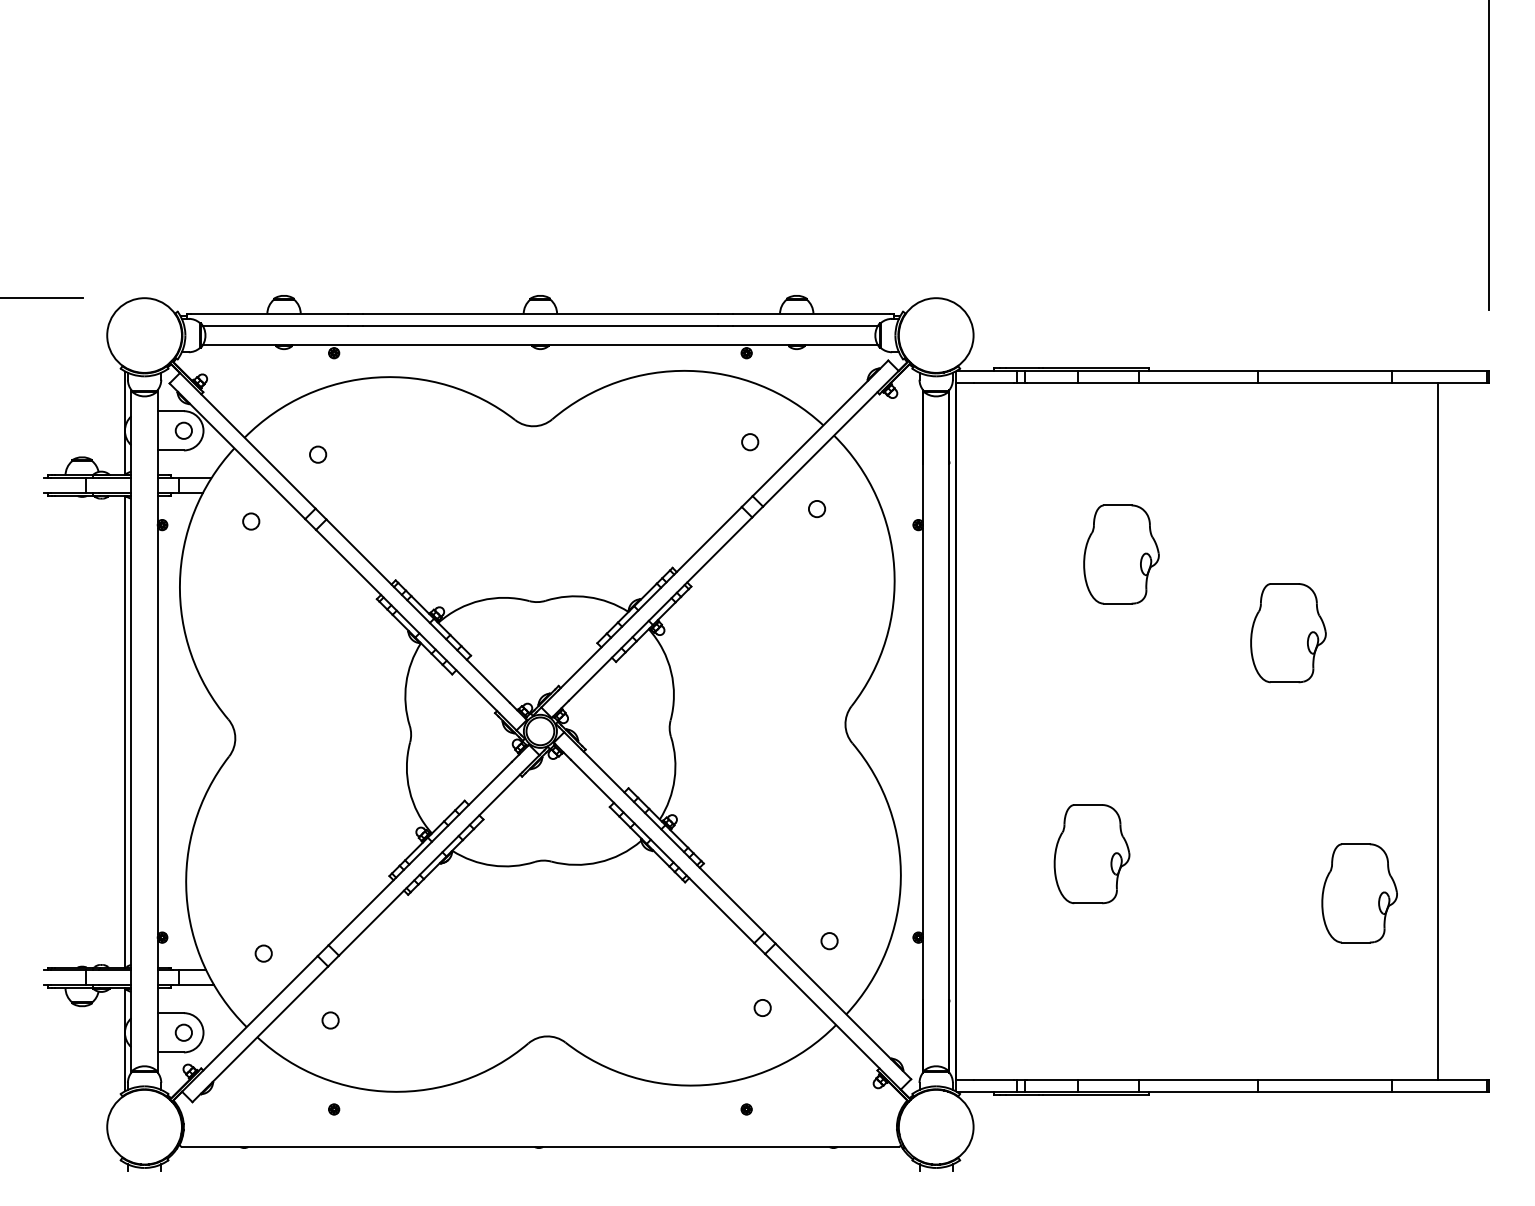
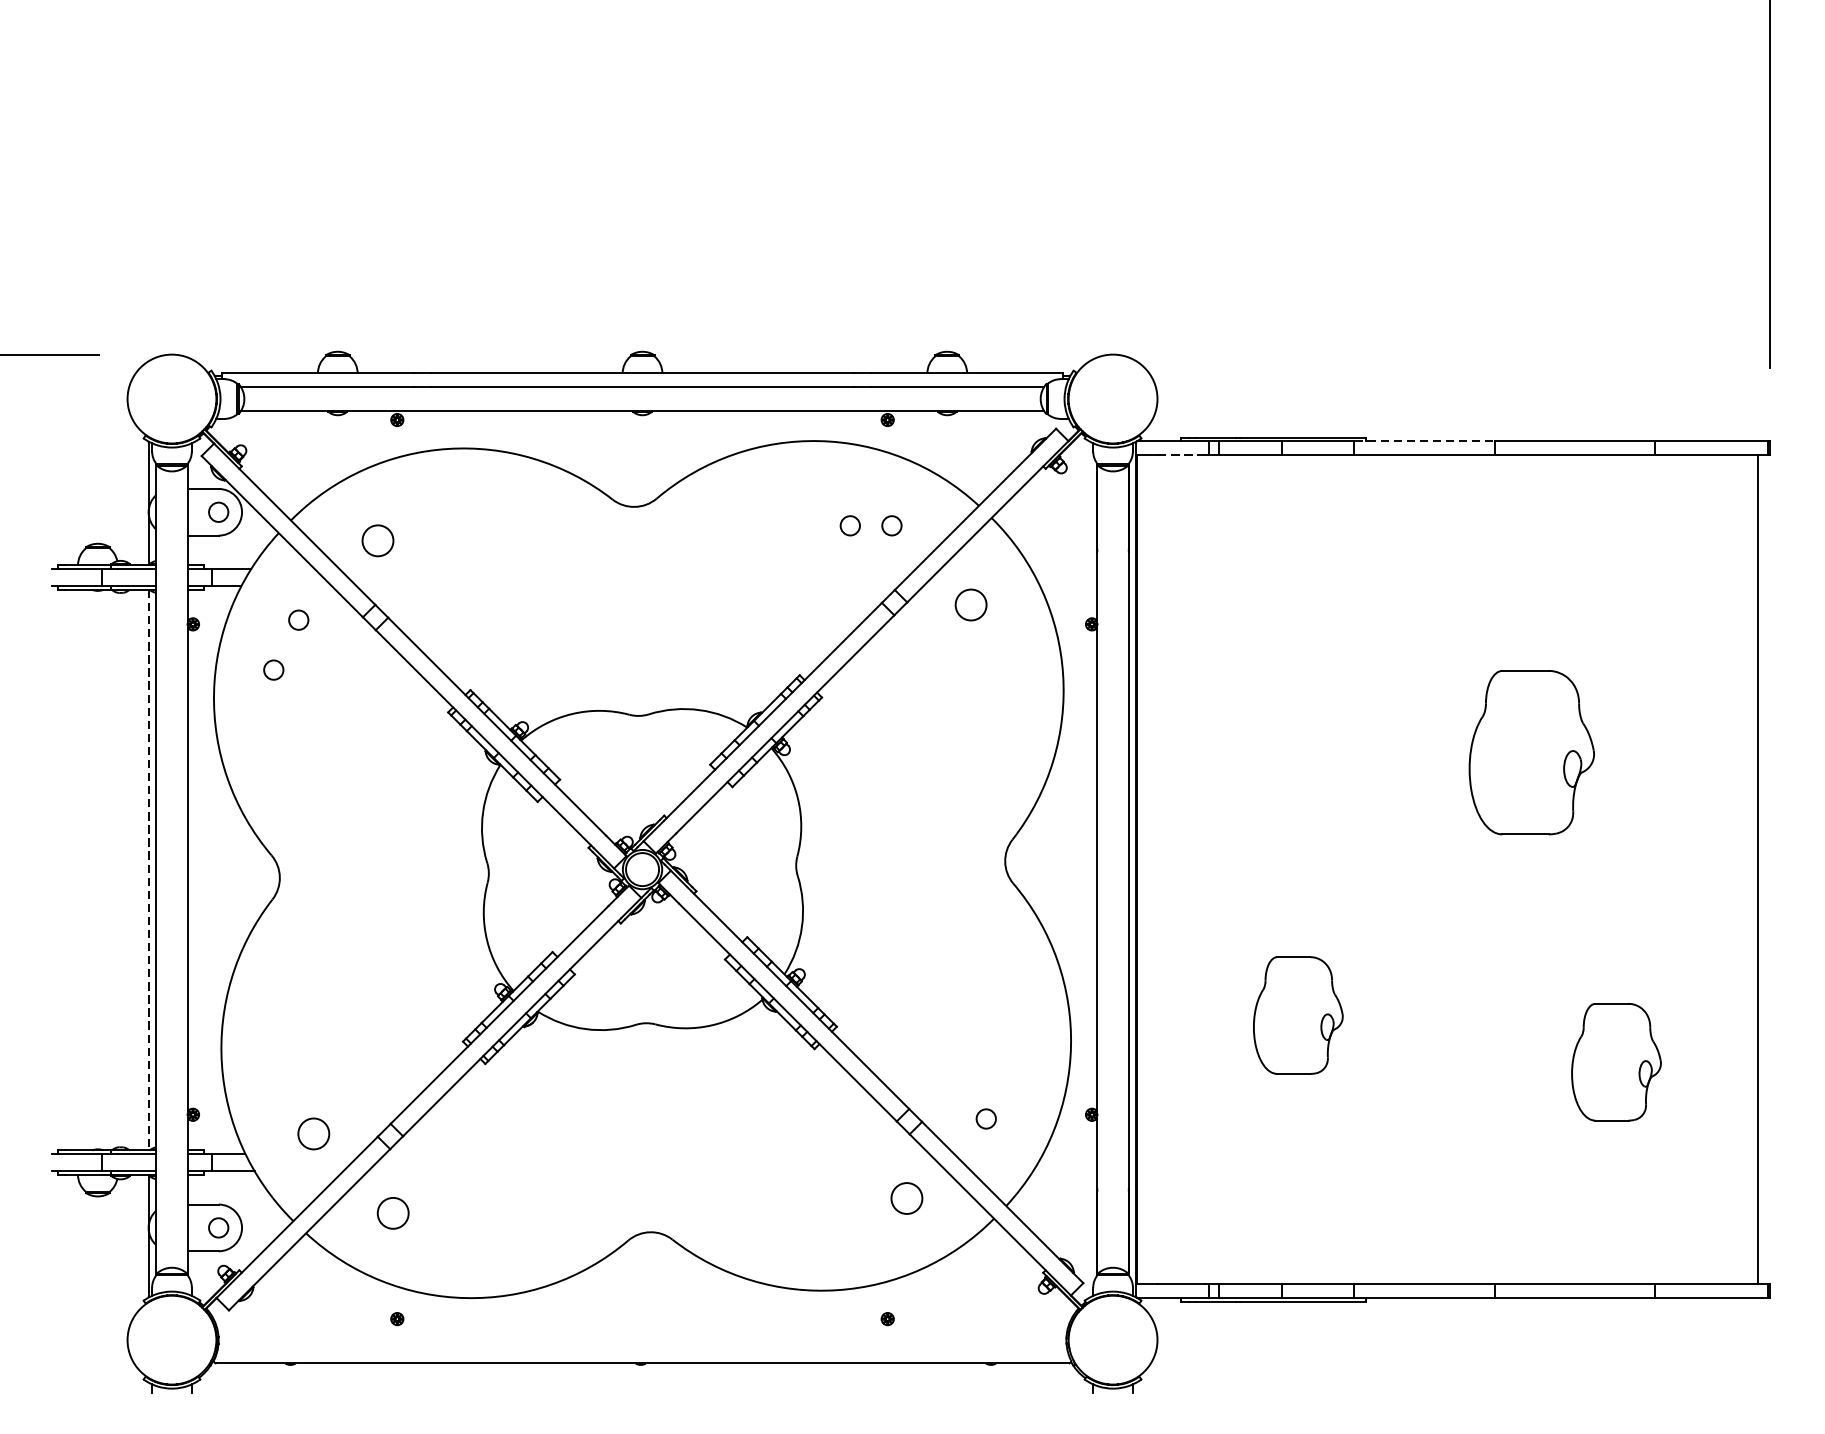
line: (1198, 370) -> (1424, 440), solid -> dashed
line: (993, 382) -> (1181, 454), solid -> dashed
circle: (715, 442) -> (850, 526), added
circle: (318, 454) -> (378, 540), size x1.6
circle: (817, 509) -> (971, 605), size x1.6
part: (1121, 554) -> (1333, 659), removed
circle: (230, 563) -> (274, 670), added
part: (1288, 633) -> (1531, 753), size x1.4
line: (124, 731) -> (148, 869), solid -> dashed
line: (1437, 731) -> (1757, 869), moved
circle: (263, 953) -> (313, 1133), size x1.6
circle: (762, 1007) -> (906, 1197), size x1.6
circle: (330, 1020) -> (392, 1213), size x1.6

